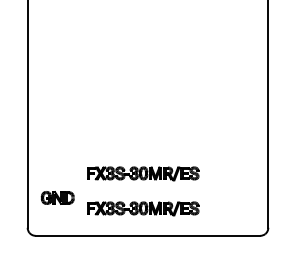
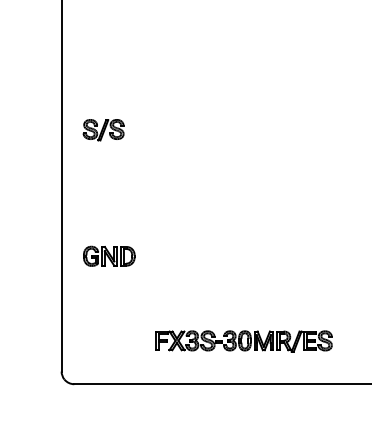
part: (53, 74) -> (102, 129), added
part: (143, 173) -> (244, 285), removed
part: (57, 197) -> (108, 255), moved

